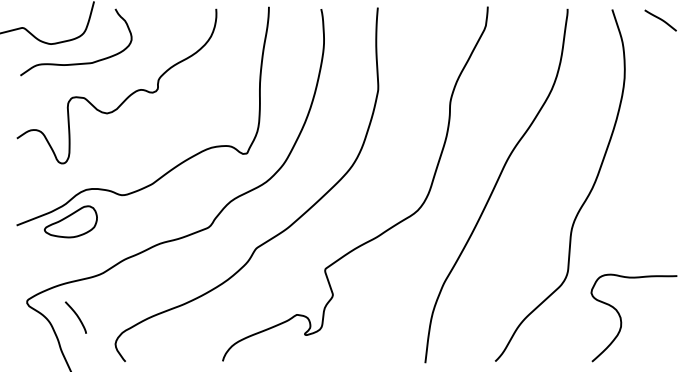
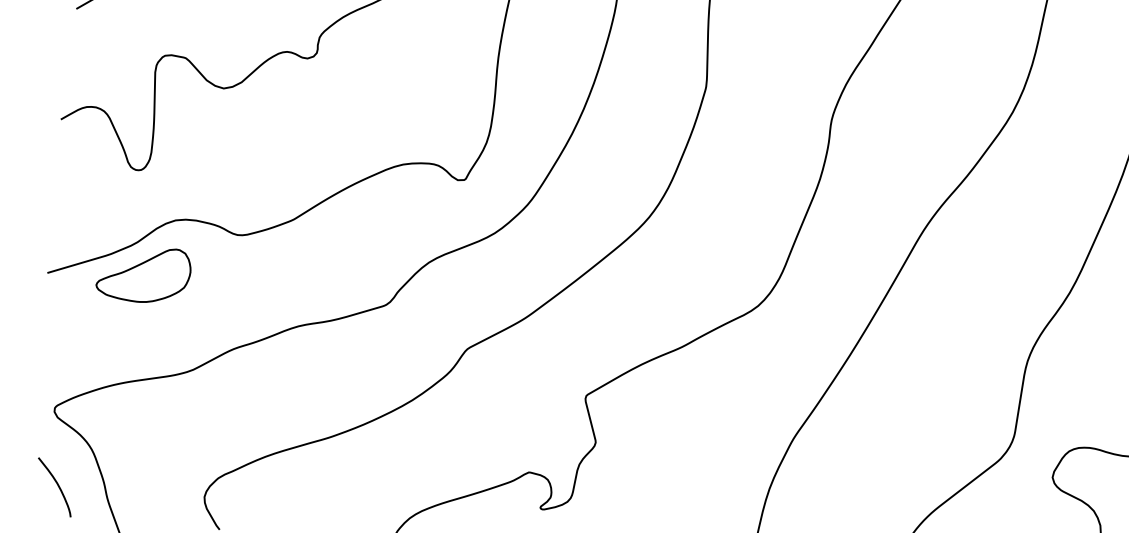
curve: (76, 316) -> (56, 485), moved

